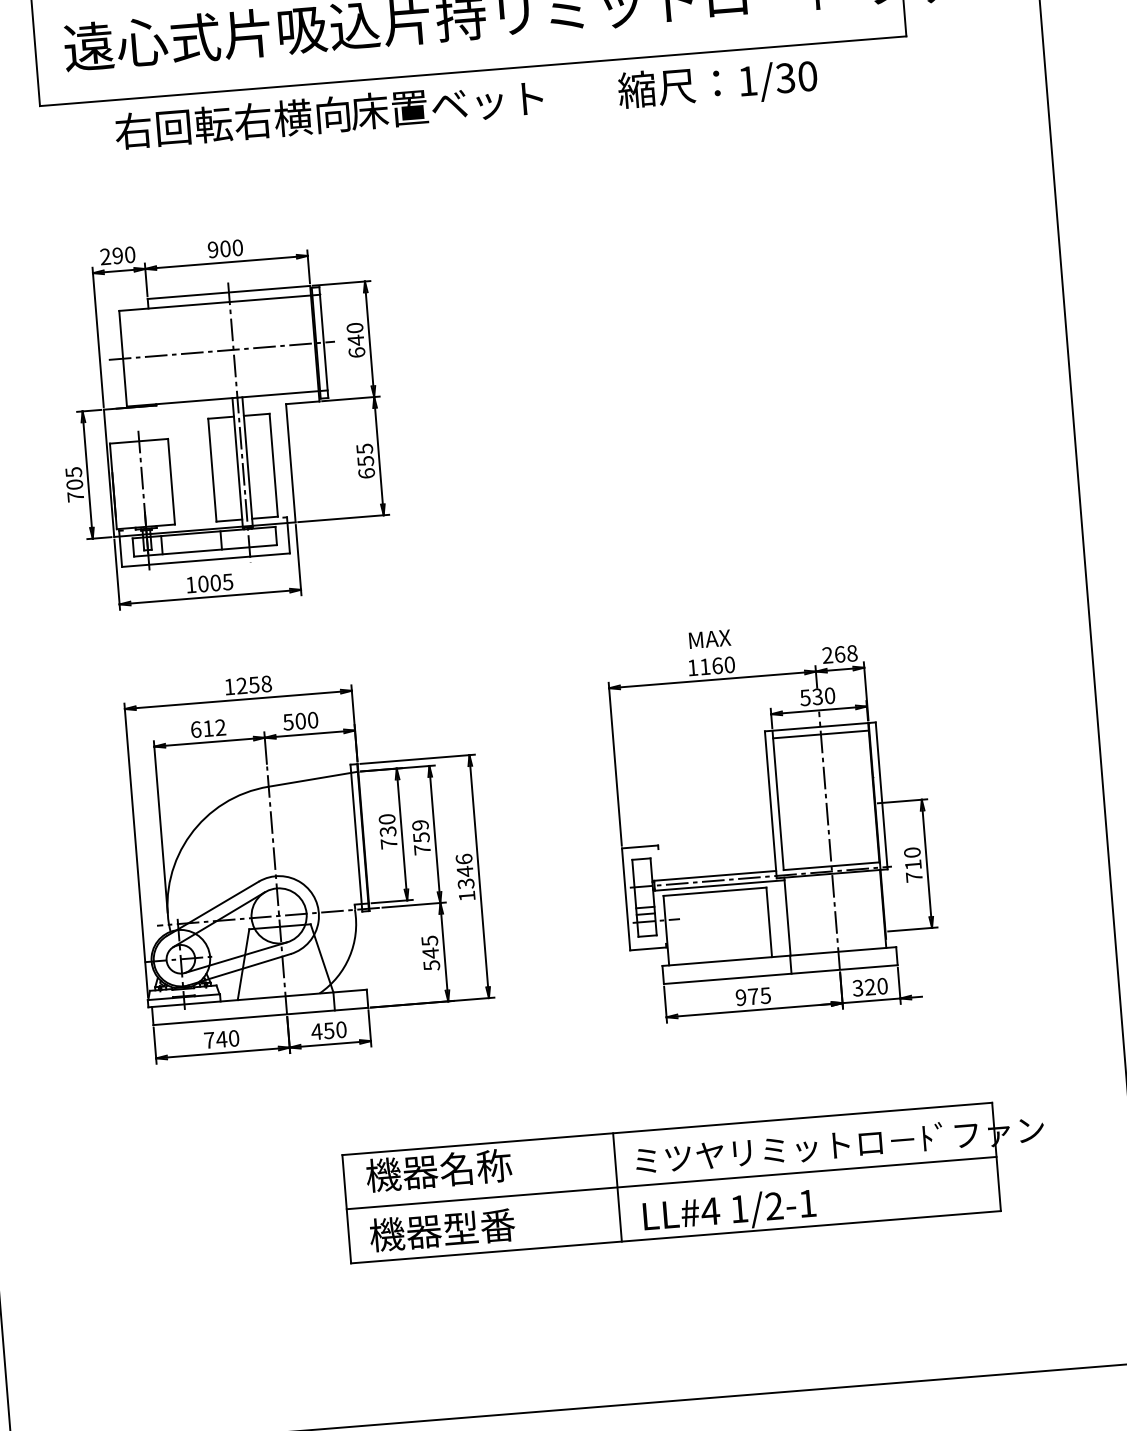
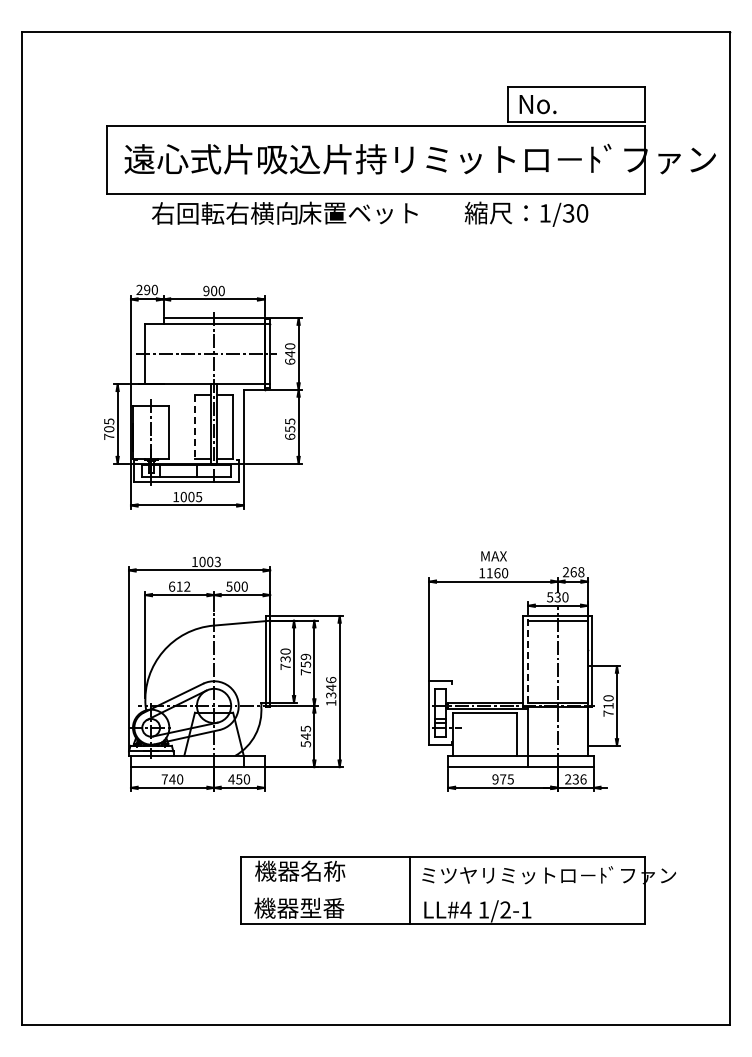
line: (211, 470) -> (194, 427), solid -> dashed
text: (253, 684) -> (209, 561), 1258 -> 1003
line: (778, 798) -> (528, 658), solid -> dashed
text: (869, 987) -> (575, 779), 320 -> 236
line: (671, 1182) -> (443, 890), removed

